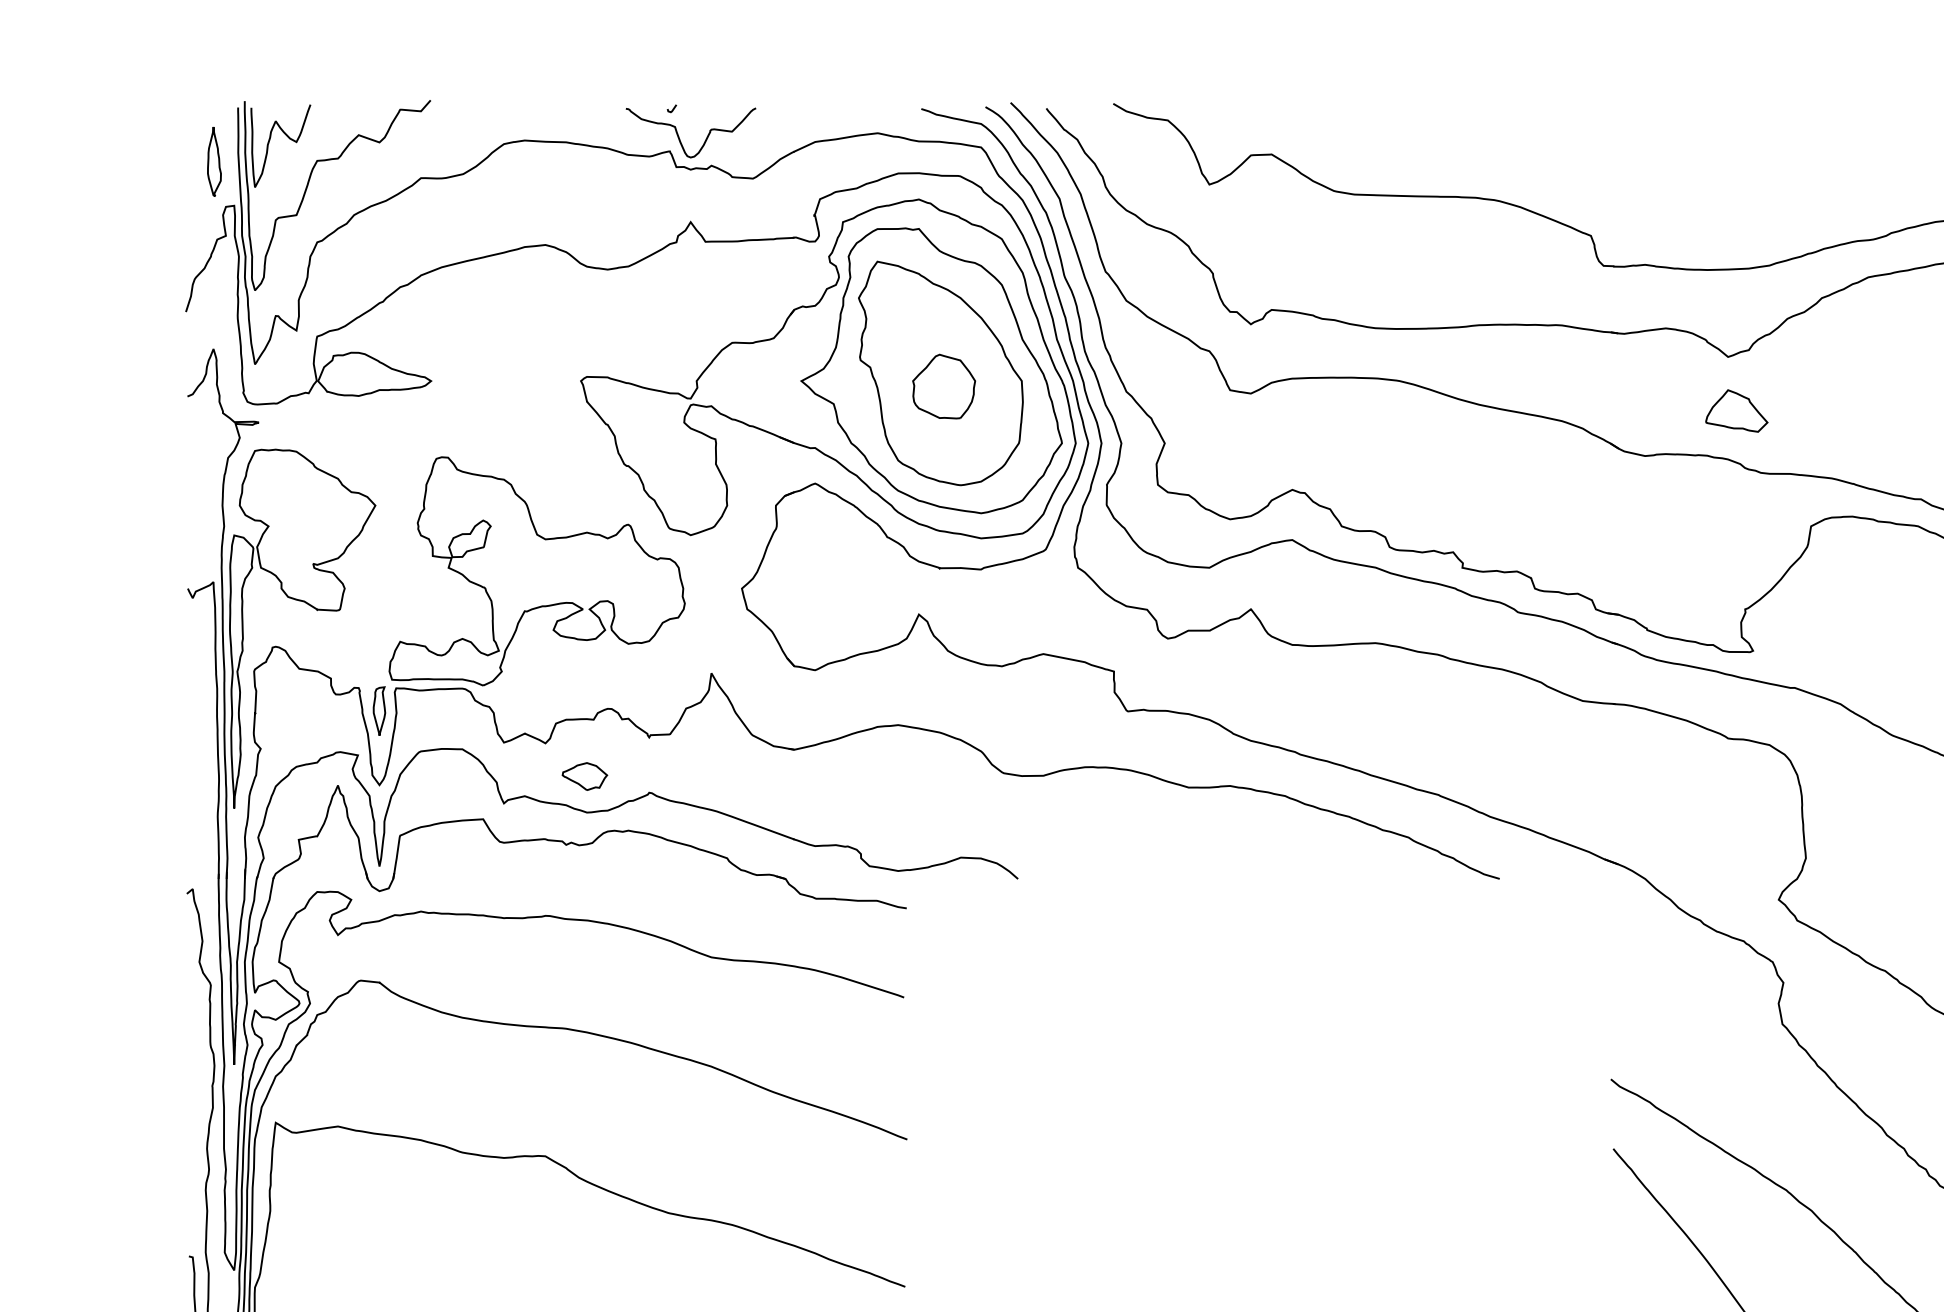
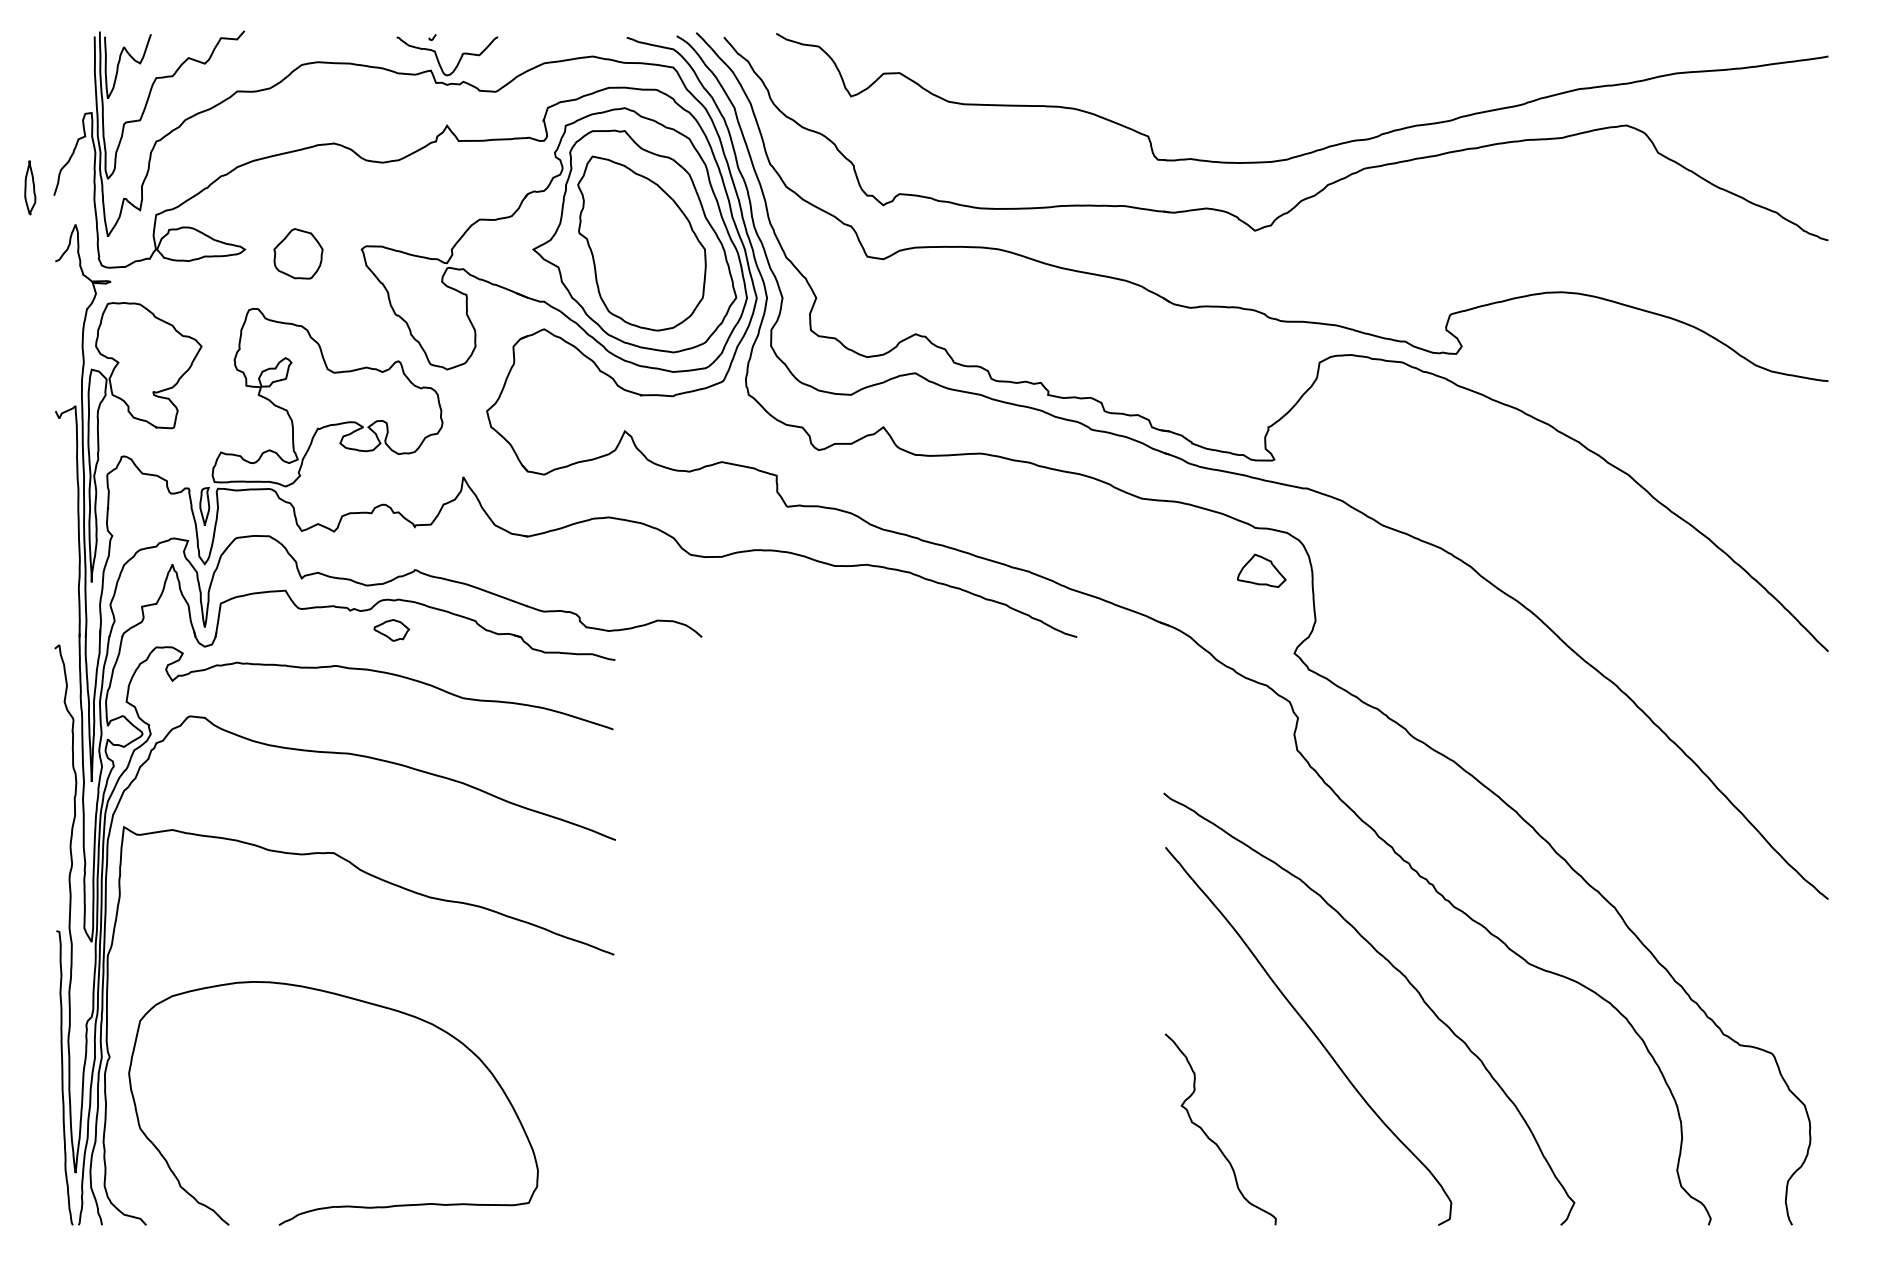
part: (214, 161) -> (30, 187), moved
part: (944, 386) -> (298, 253), moved
part: (1736, 410) -> (1261, 570), moved
part: (584, 776) -> (391, 630), moved

